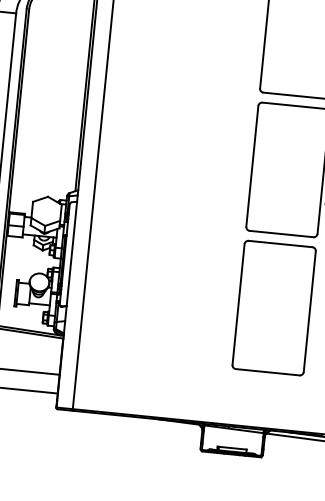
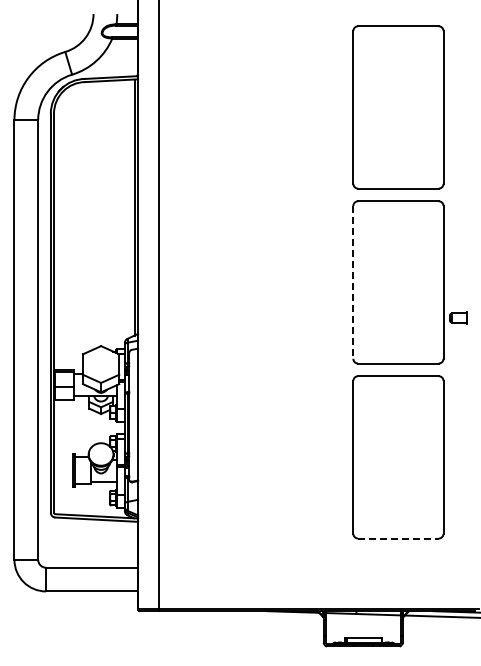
line: (252, 166) -> (353, 282), solid -> dashed
line: (267, 372) -> (398, 538), solid -> dashed

